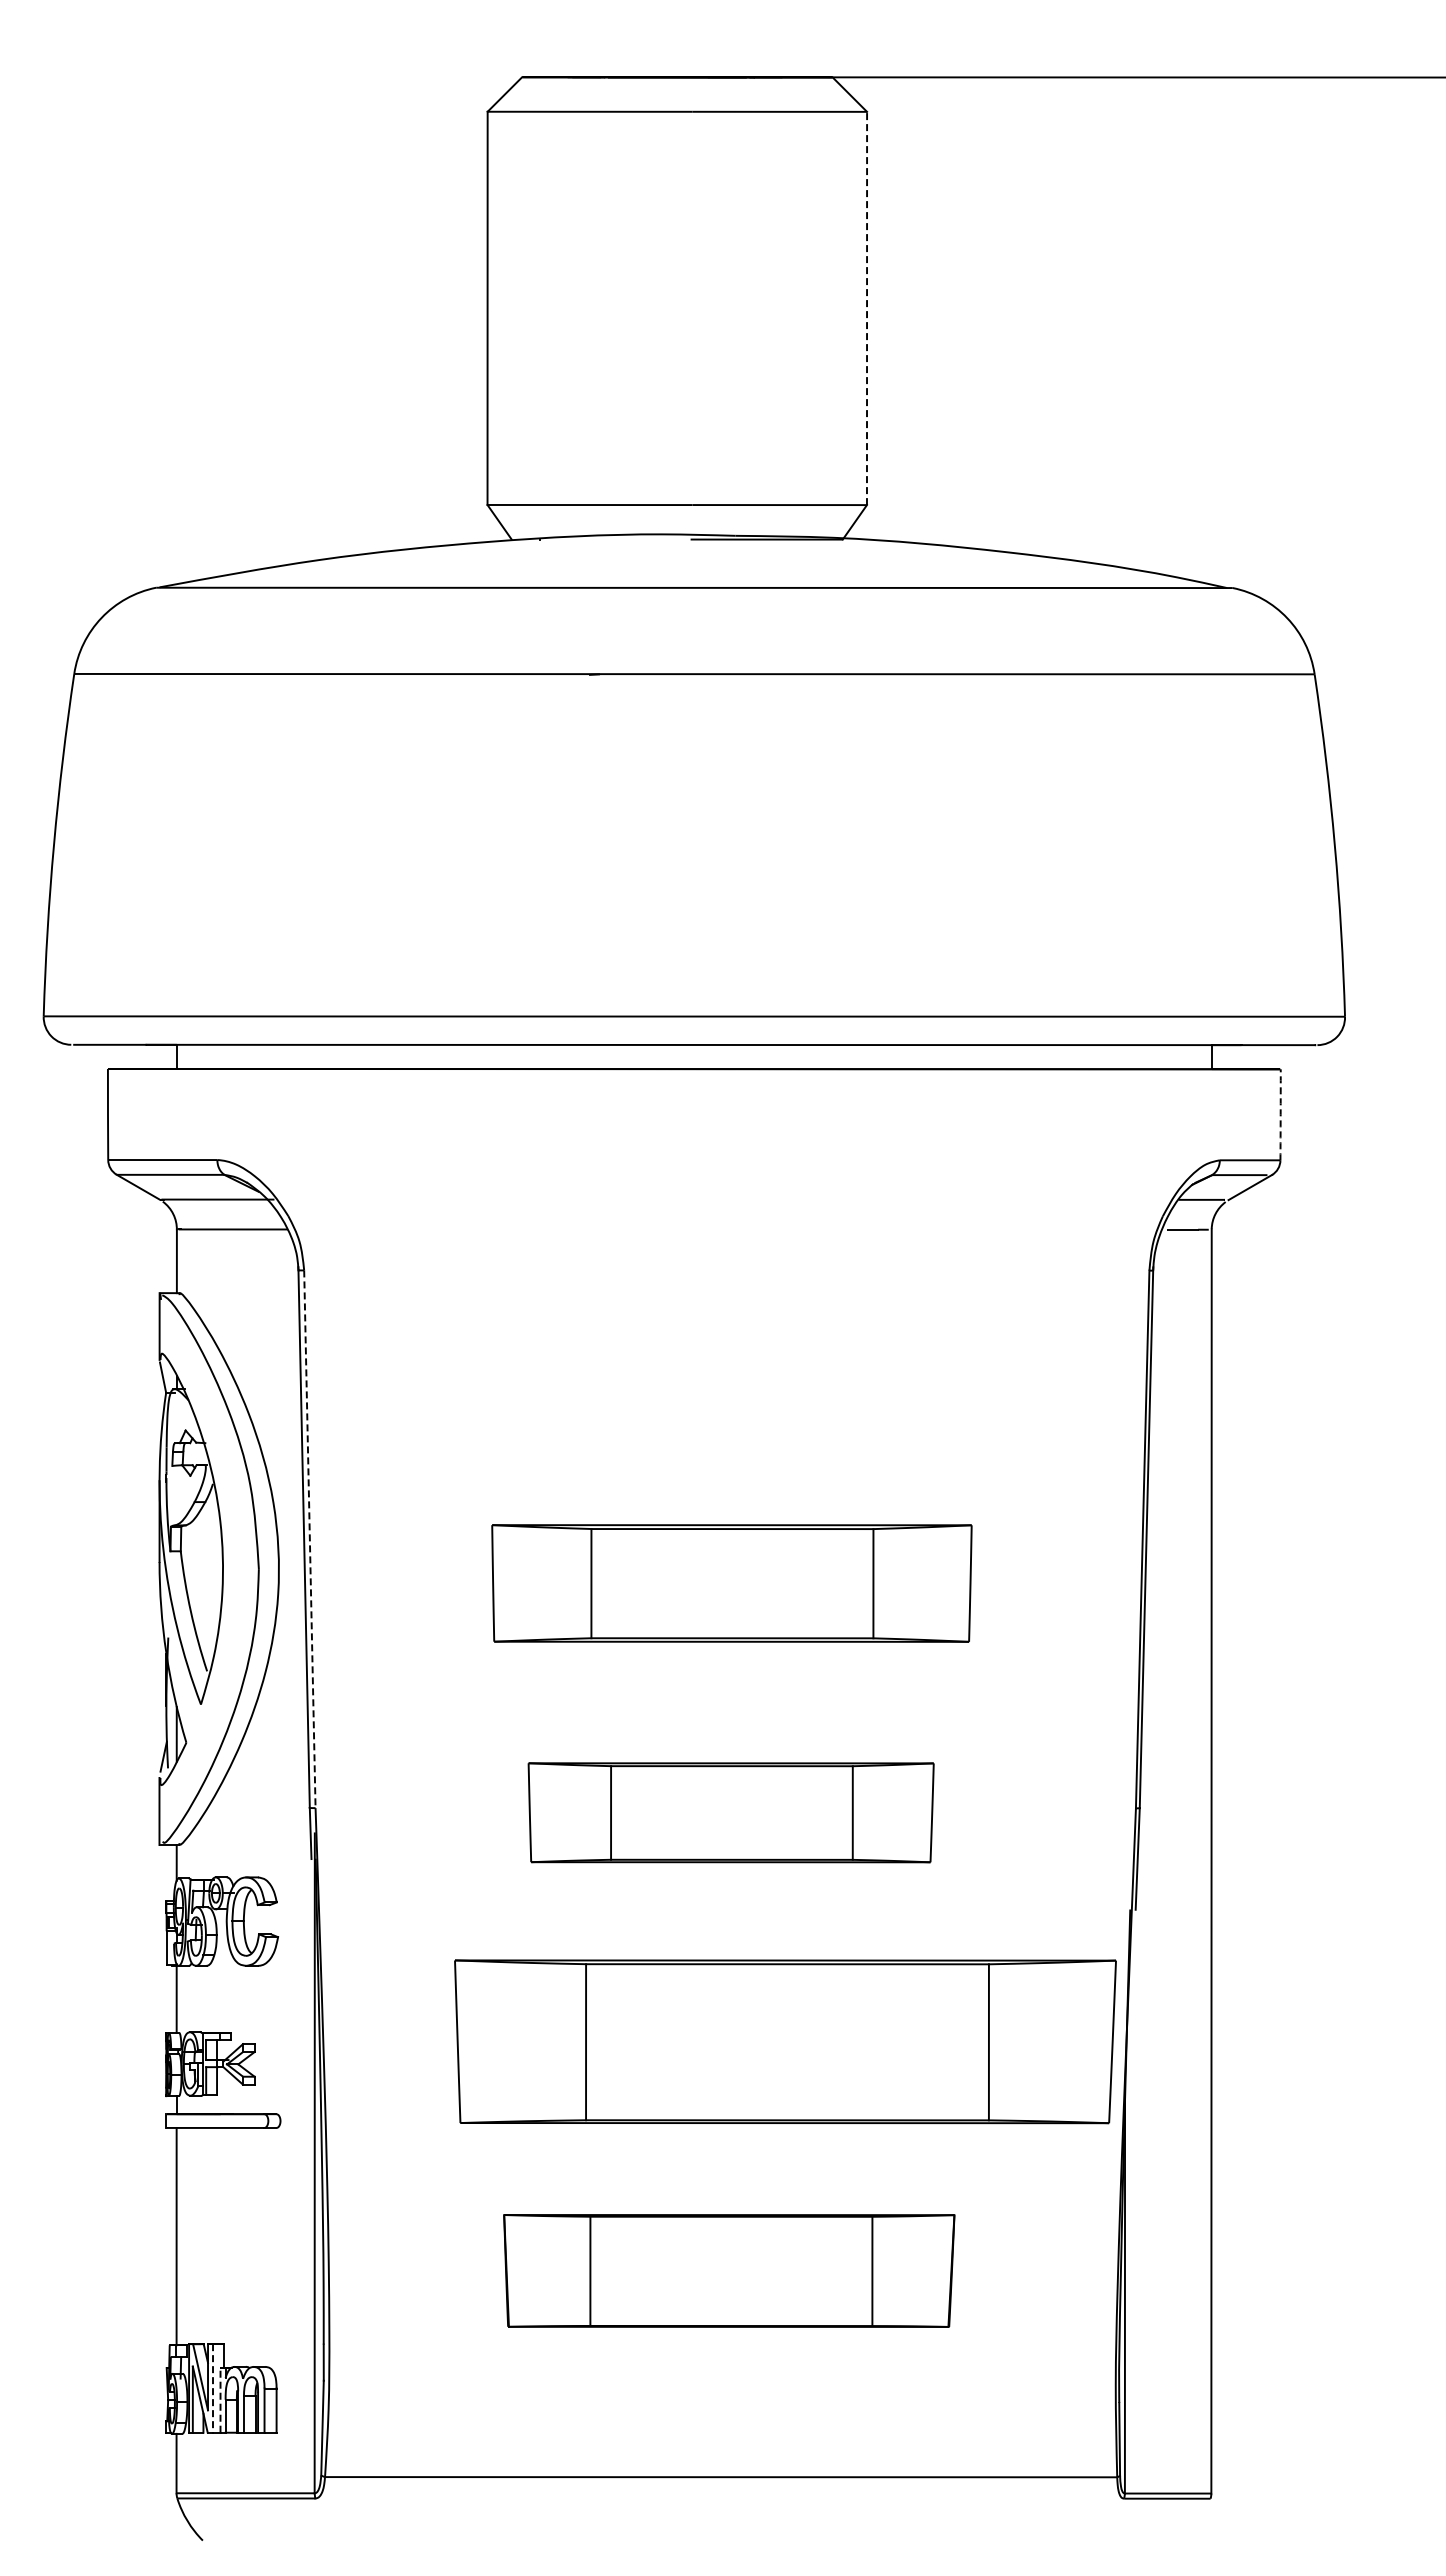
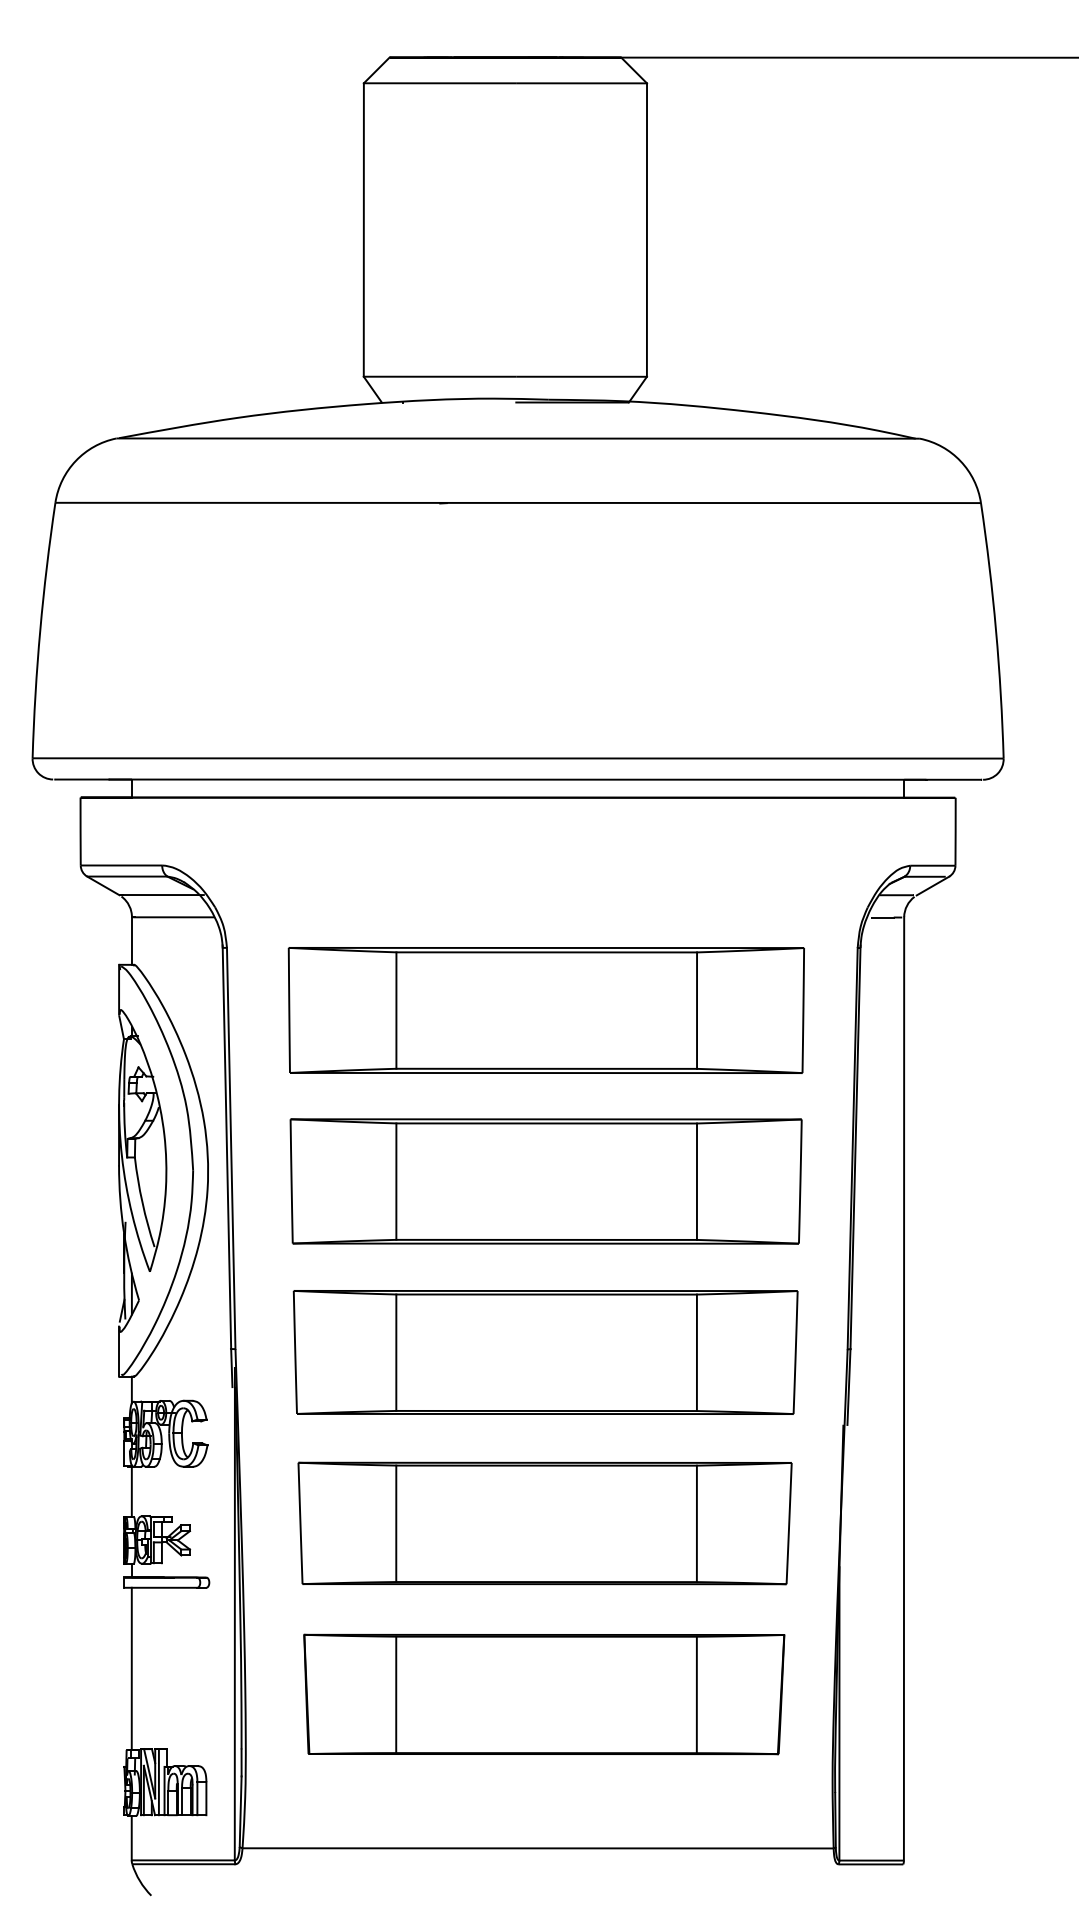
line: (867, 308) -> (647, 230), dashed -> solid
arc: (1280, 1114) -> (955, 831), dashed -> solid
part: (732, 1354) -> (546, 1010), added
line: (309, 1539) -> (230, 1148), dashed -> solid
part: (731, 1583) -> (545, 1181), size x1.43
part: (730, 1812) -> (545, 1352), size x1.67
part: (785, 2041) -> (545, 1523), moved
part: (728, 2270) -> (543, 1694), size x1.43
line: (213, 2388) -> (159, 1782), dashed -> solid
line: (220, 2399) -> (164, 1790), dashed -> solid

